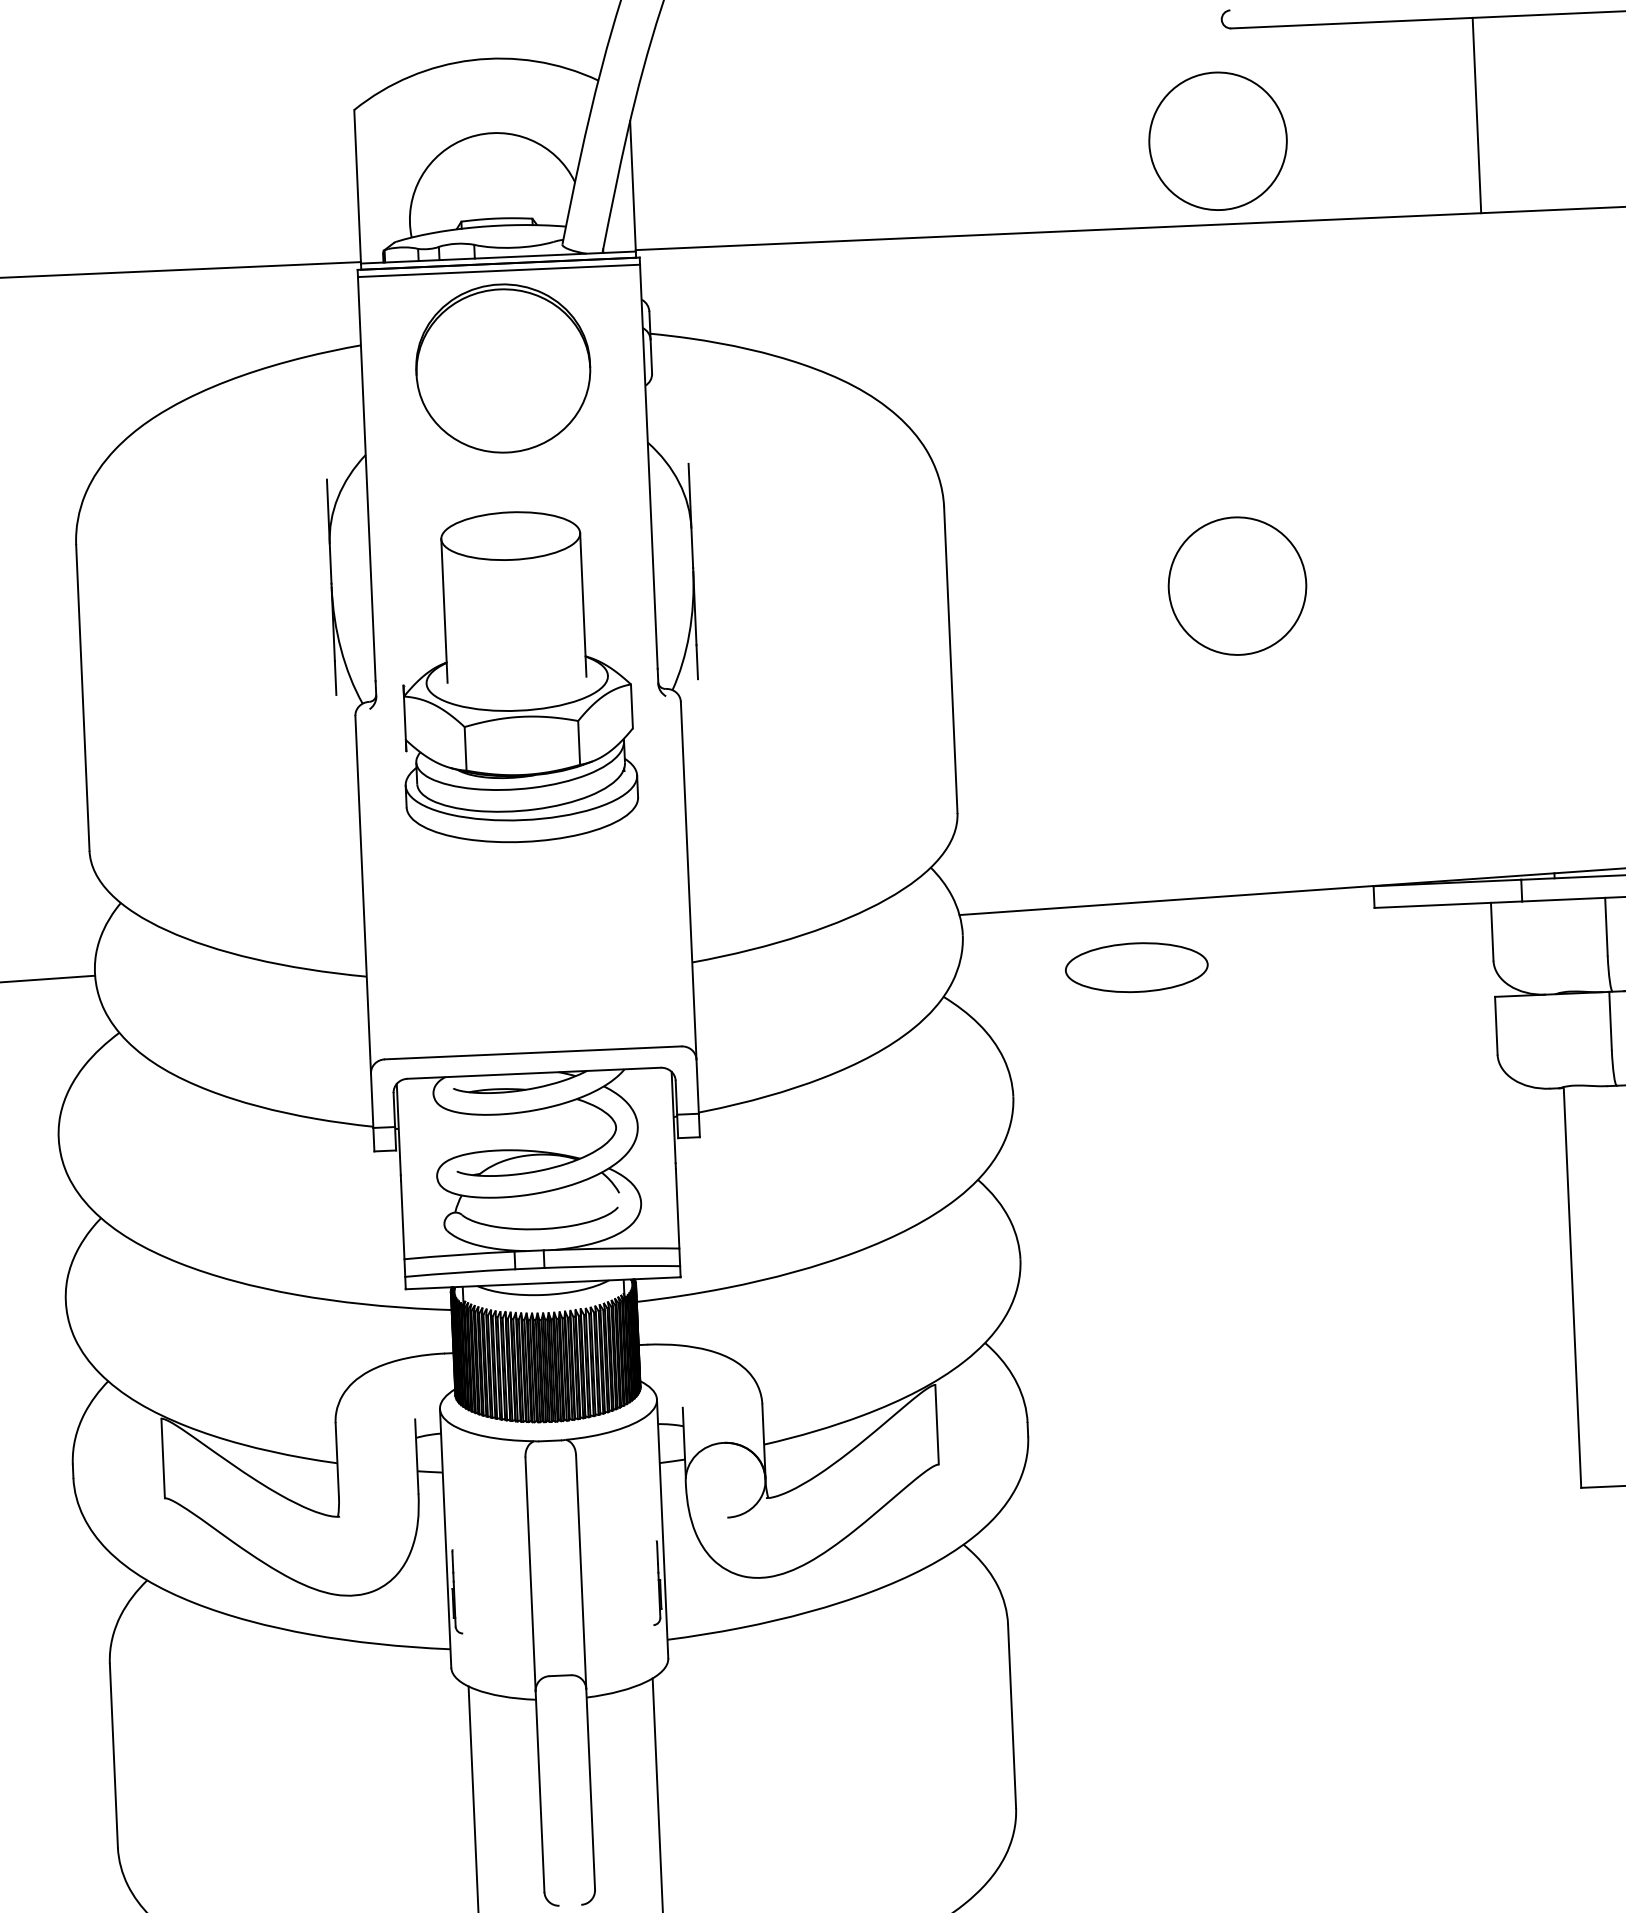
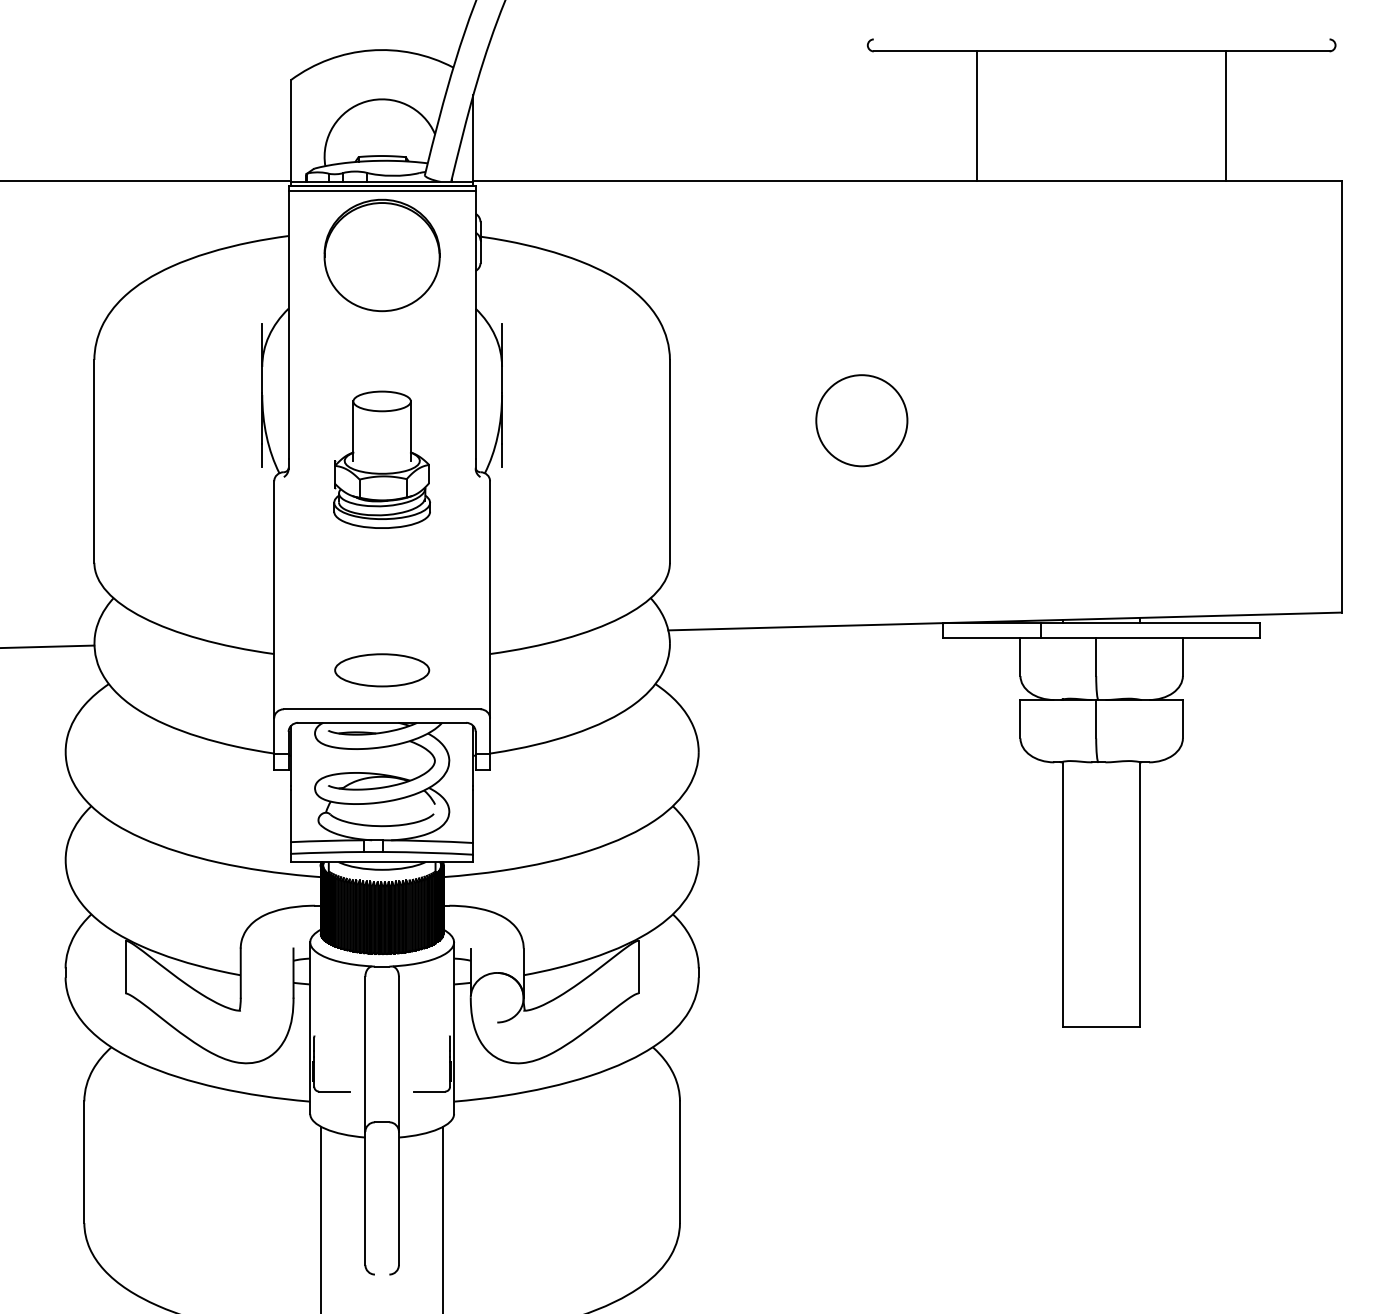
line: (1476, 114) -> (976, 115), moved
circle: (1217, 140) -> (861, 125), removed
part: (515, 676) -> (381, 459), size x0.62
part: (1137, 967) -> (382, 670), moved
line: (629, 1626) -> (429, 1091), added
line: (486, 1632) -> (334, 1091), added

